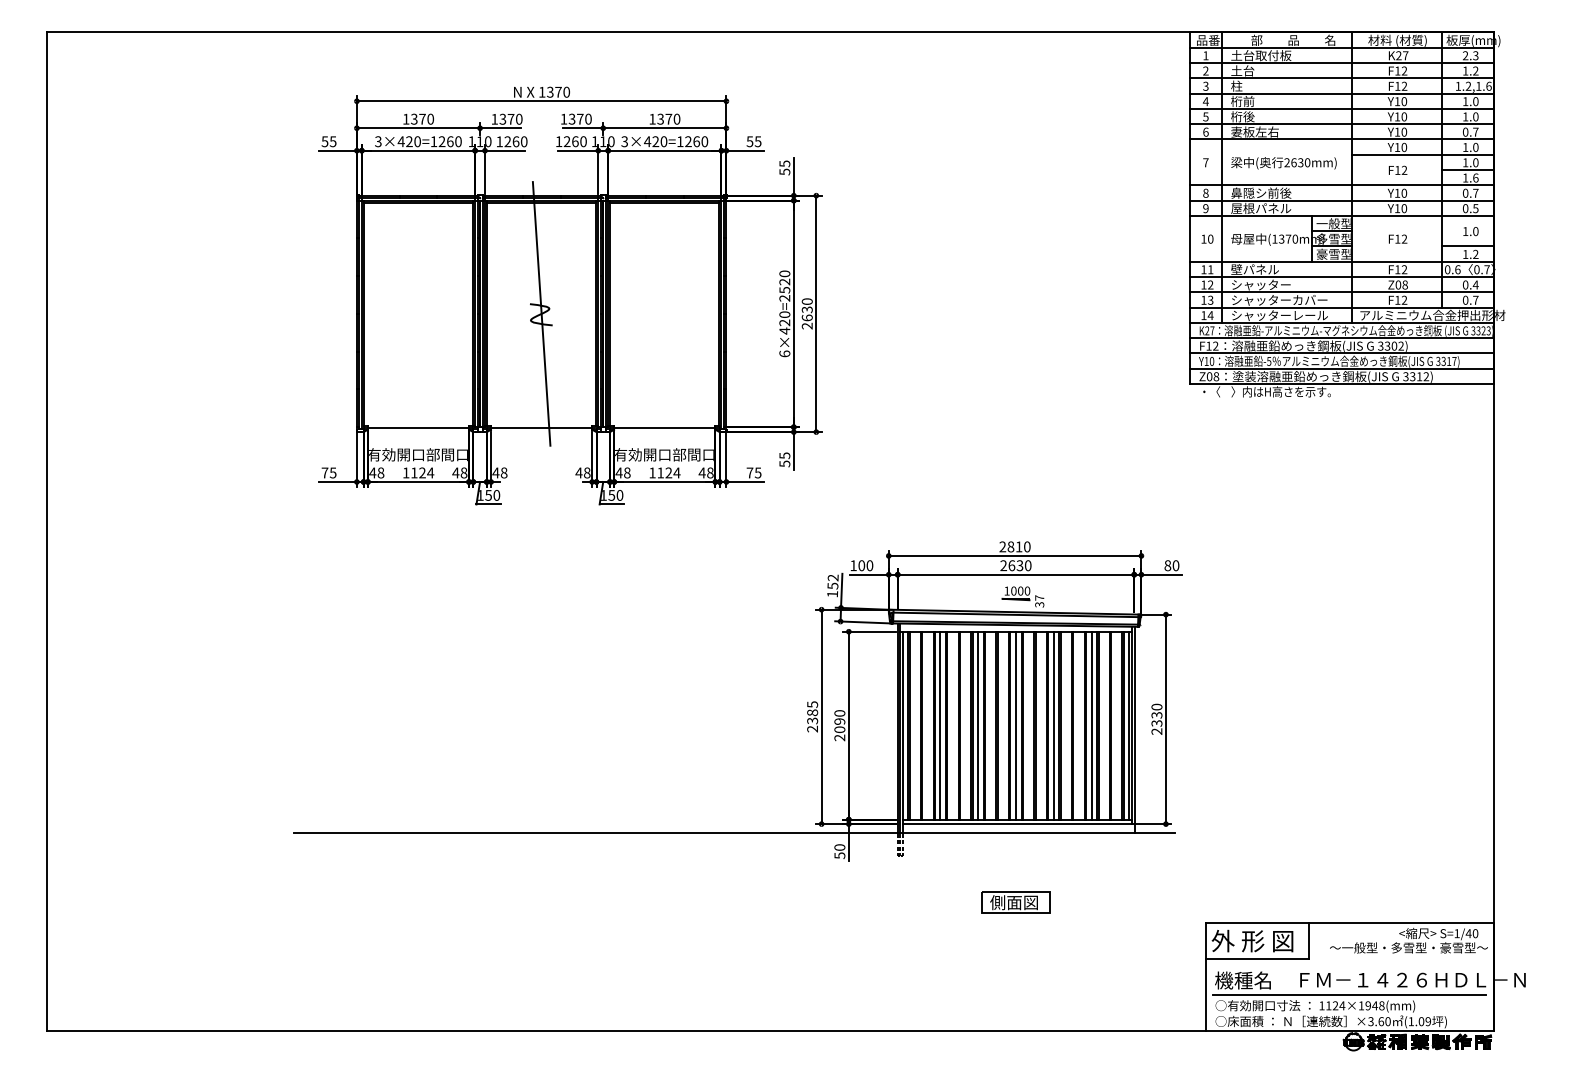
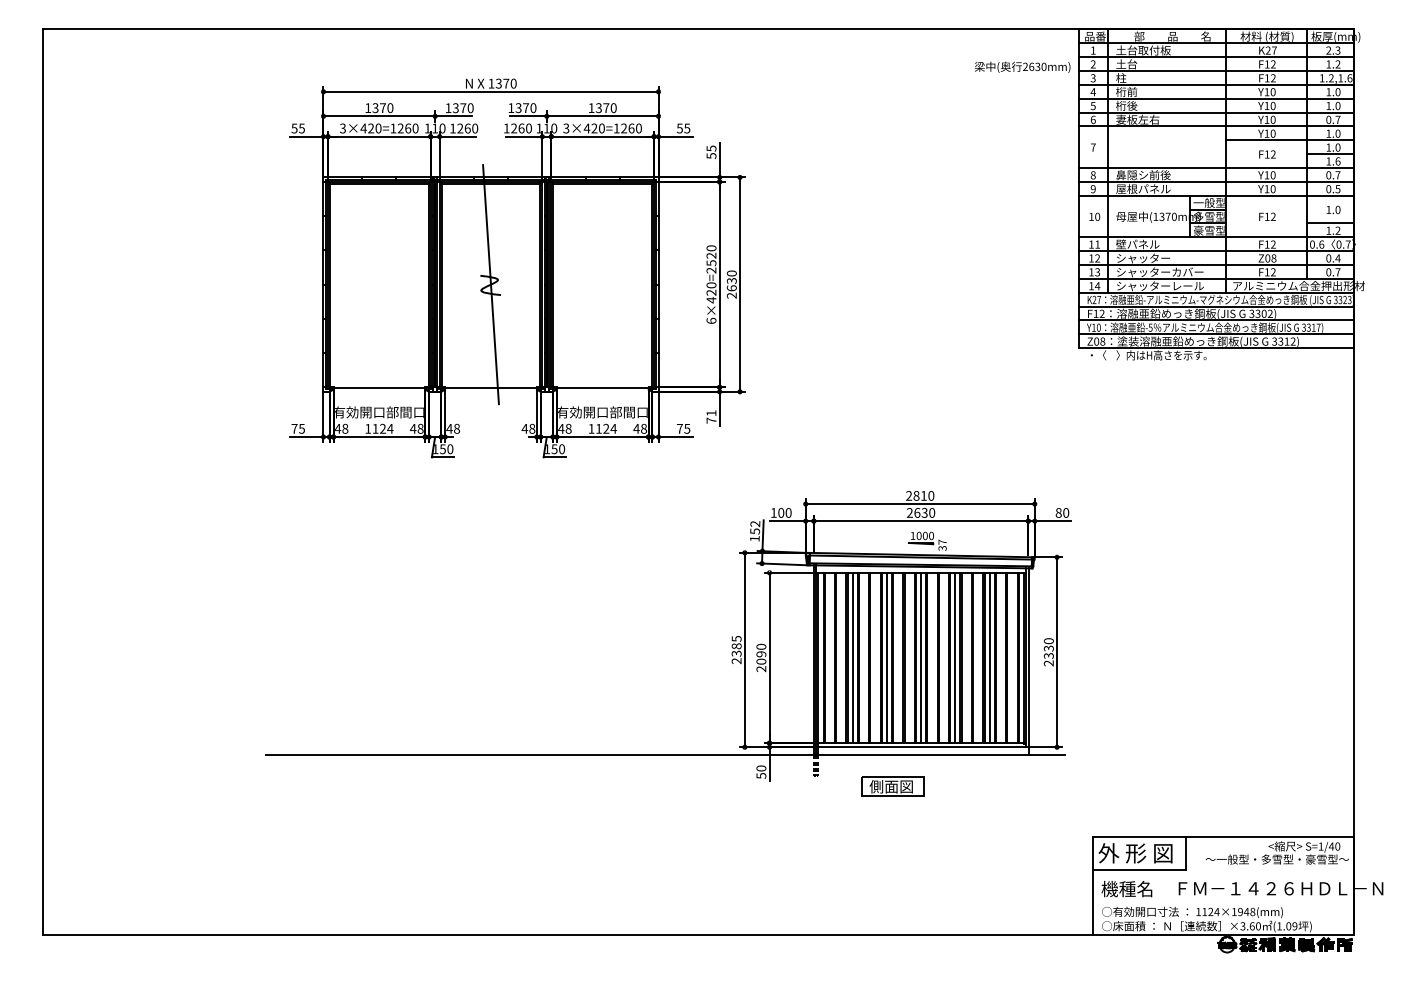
text: (1283, 163) -> (1022, 67), moved
text: (784, 459) -> (711, 416), 55 -> 71
part: (1015, 902) -> (892, 786), moved
line: (1349, 994) -> (1223, 901), removed

